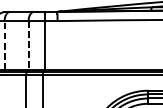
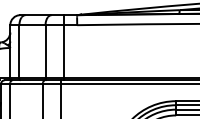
line: (4, 45) -> (19, 51), dashed -> solid
line: (28, 45) -> (45, 51), dashed -> solid

